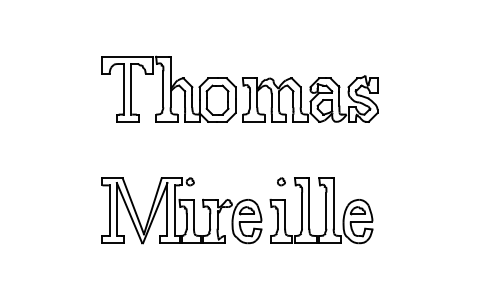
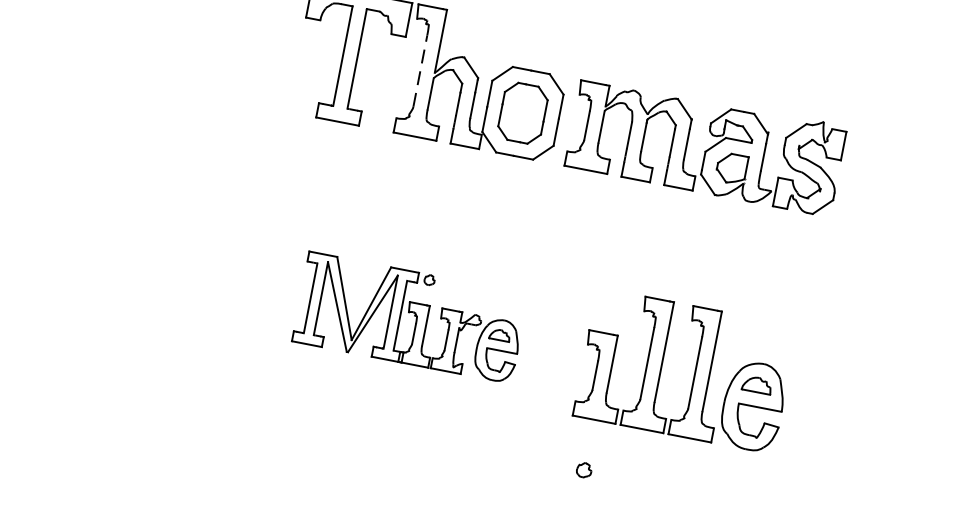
line: (163, 88) -> (420, 69), solid -> dashed
part: (281, 181) -> (584, 469), moved
part: (181, 210) -> (409, 316), size x0.7

